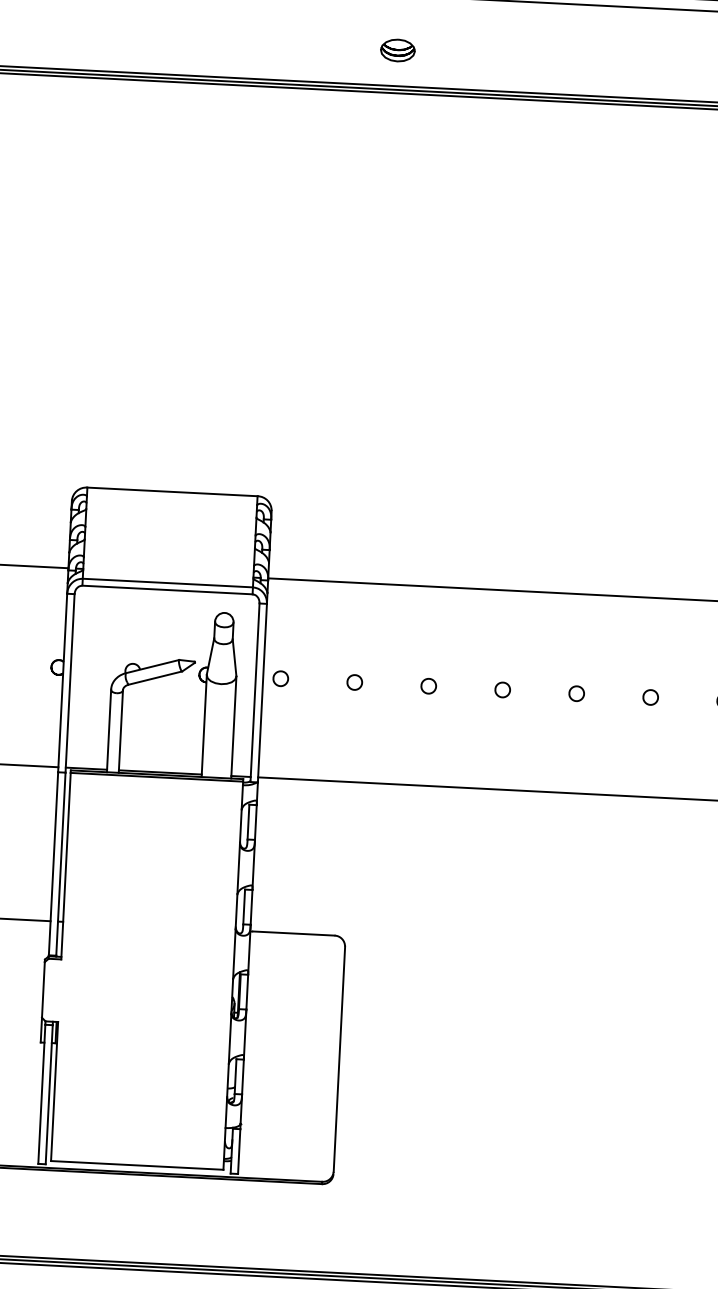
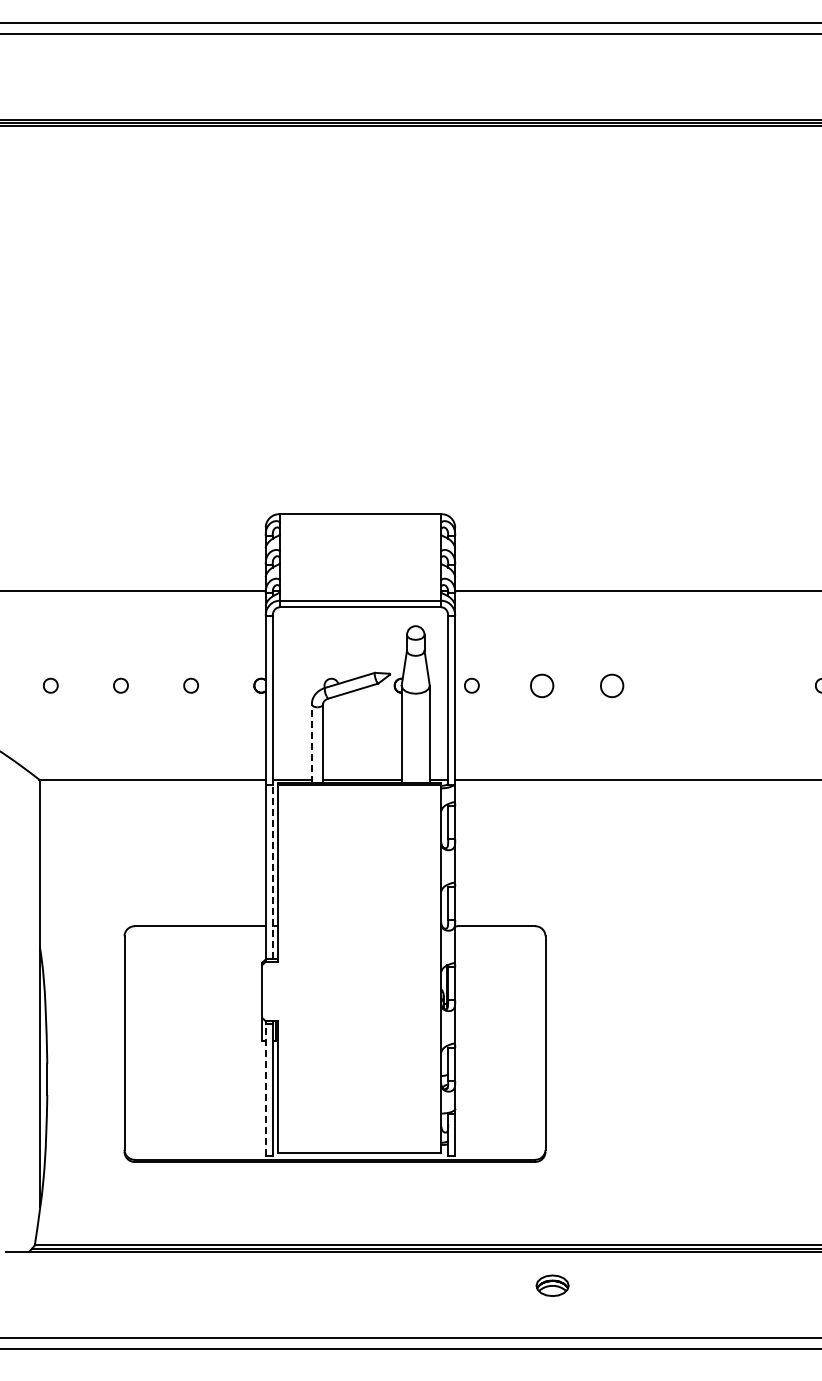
part: (397, 50) -> (552, 85), removed
part: (354, 682) -> (541, 685), size x1.6
part: (429, 685) -> (612, 685), size x1.6
part: (502, 689) -> (682, 685), removed
part: (576, 693) -> (752, 685), removed
line: (108, 729) -> (311, 742), solid -> dashed
line: (60, 863) -> (272, 871), solid -> dashed
line: (41, 1094) -> (265, 1090), solid -> dashed

